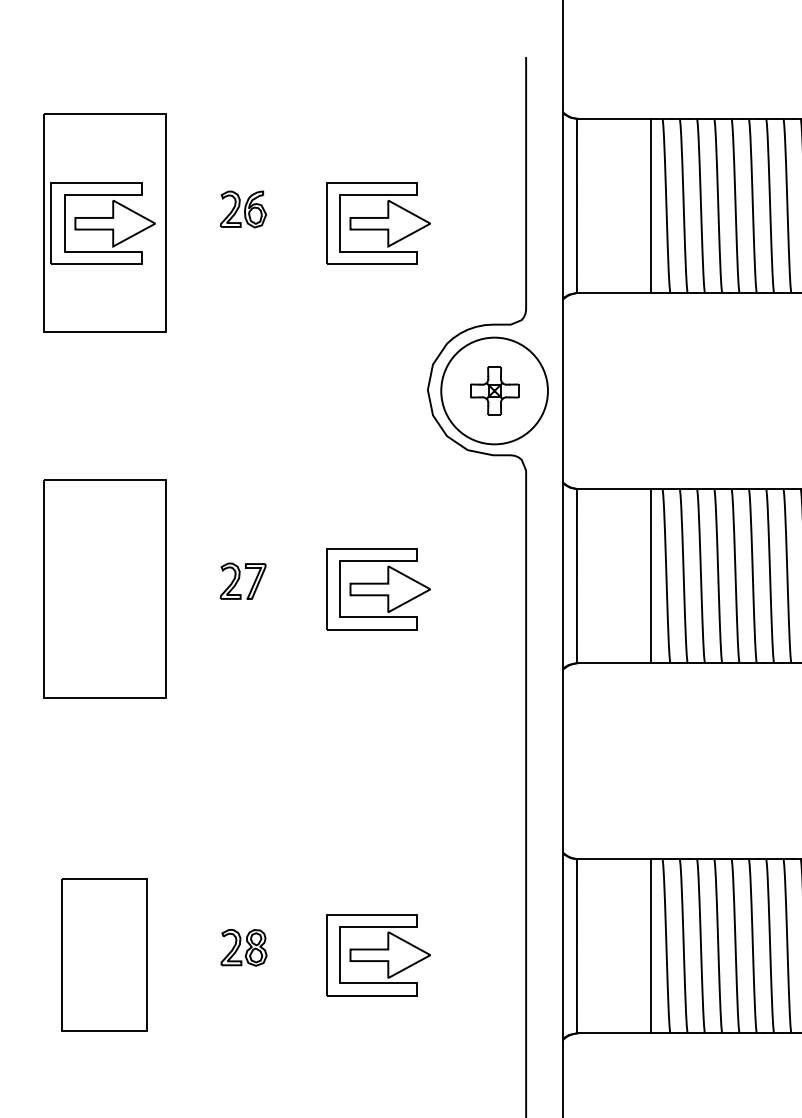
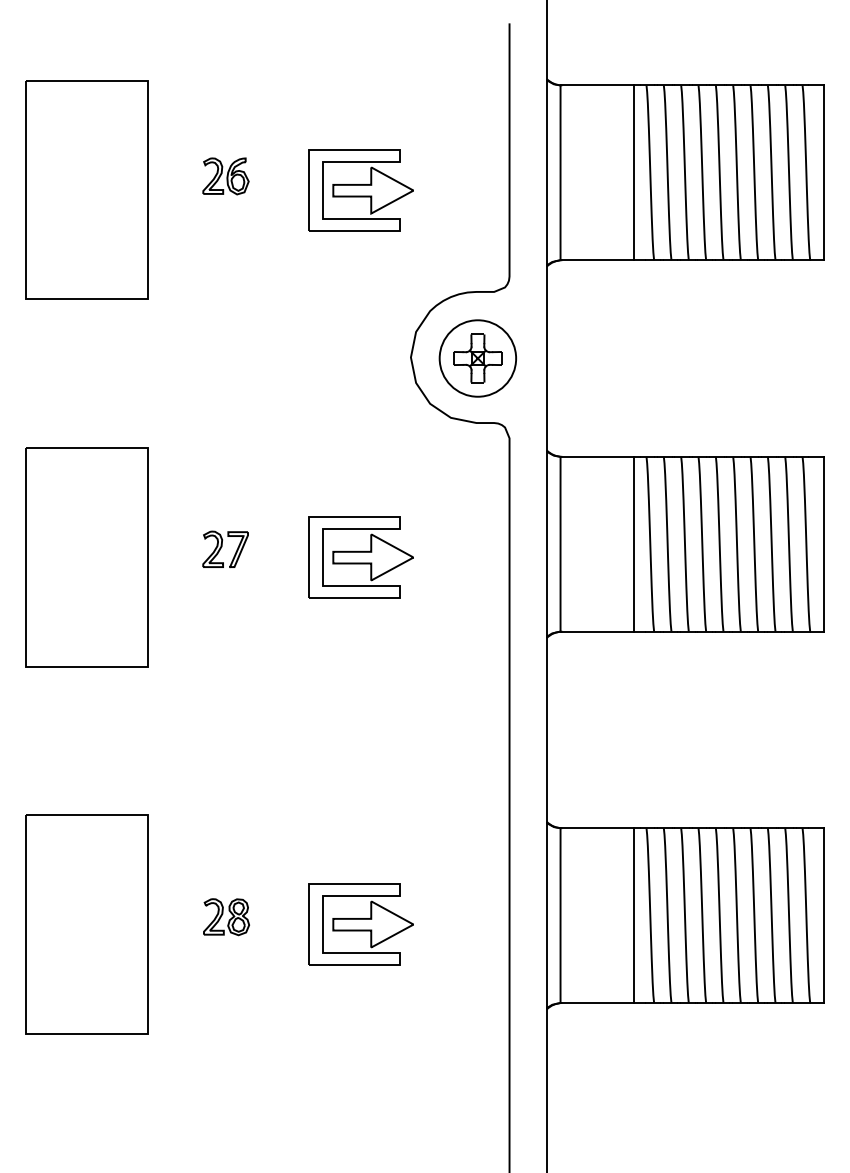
part: (102, 223) -> (84, 190), removed
circle: (494, 390) -> (477, 358), size x0.71
part: (104, 955) -> (86, 924), size x1.43

